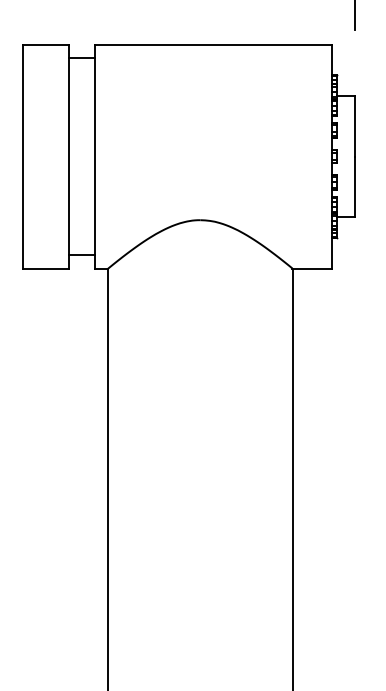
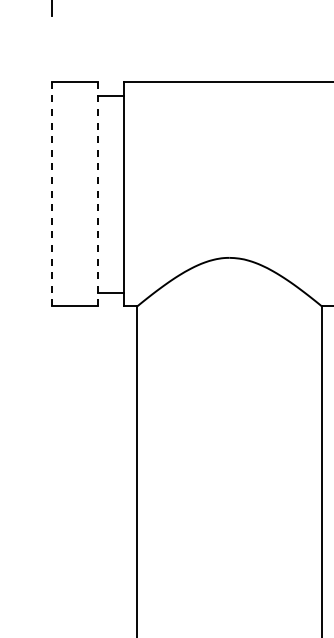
line: (22, 156) -> (51, 194), solid -> dashed
line: (68, 156) -> (97, 194), solid -> dashed

